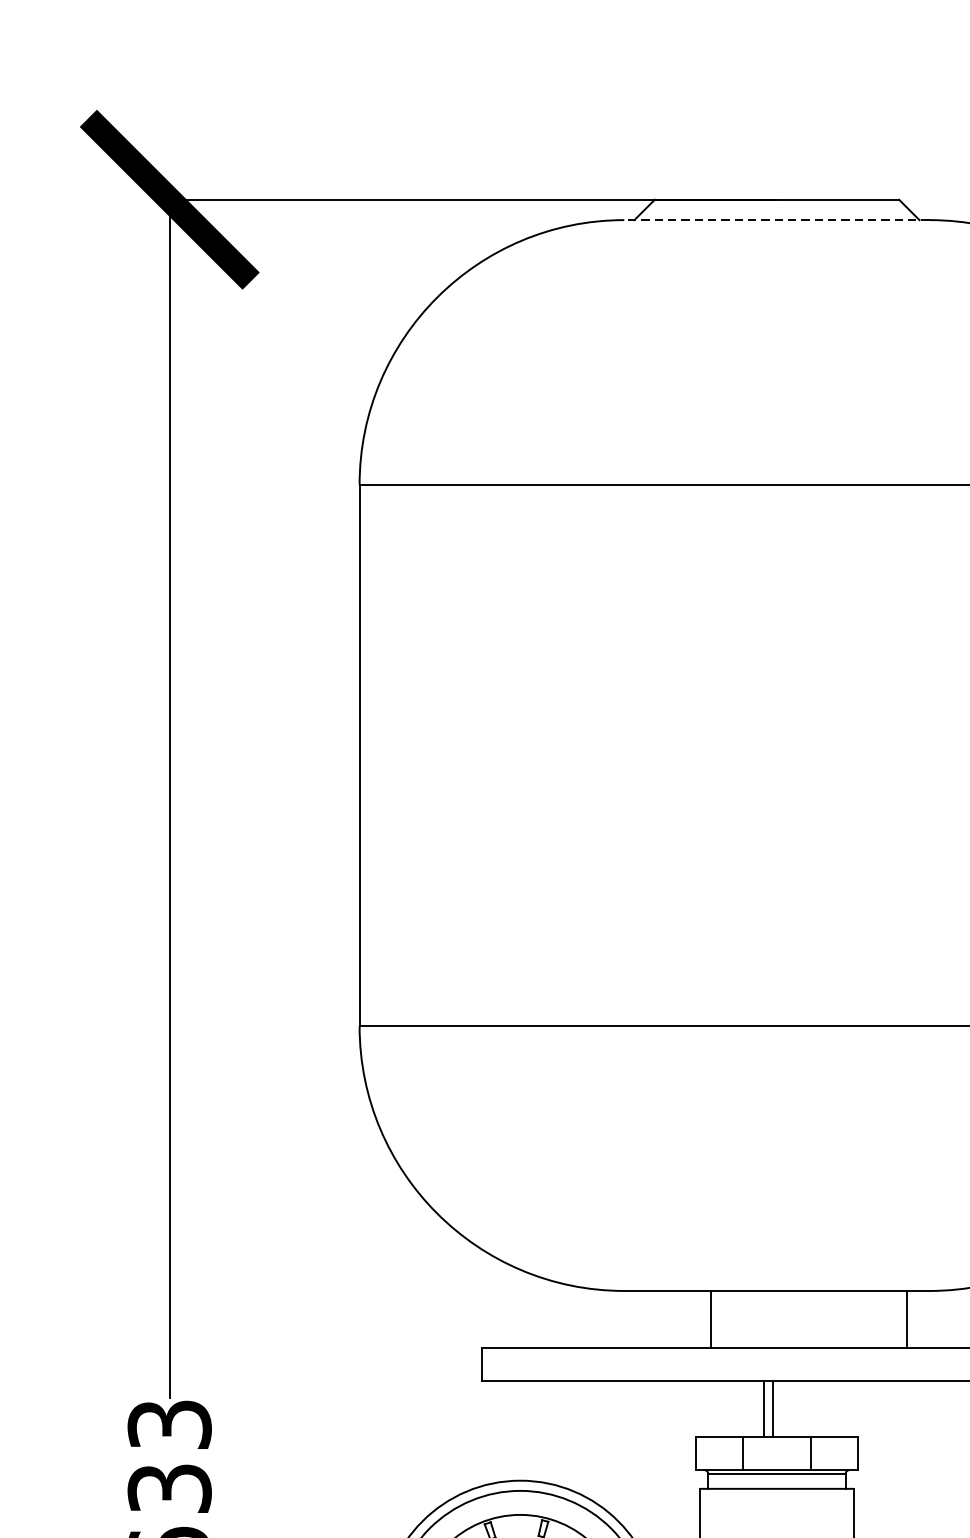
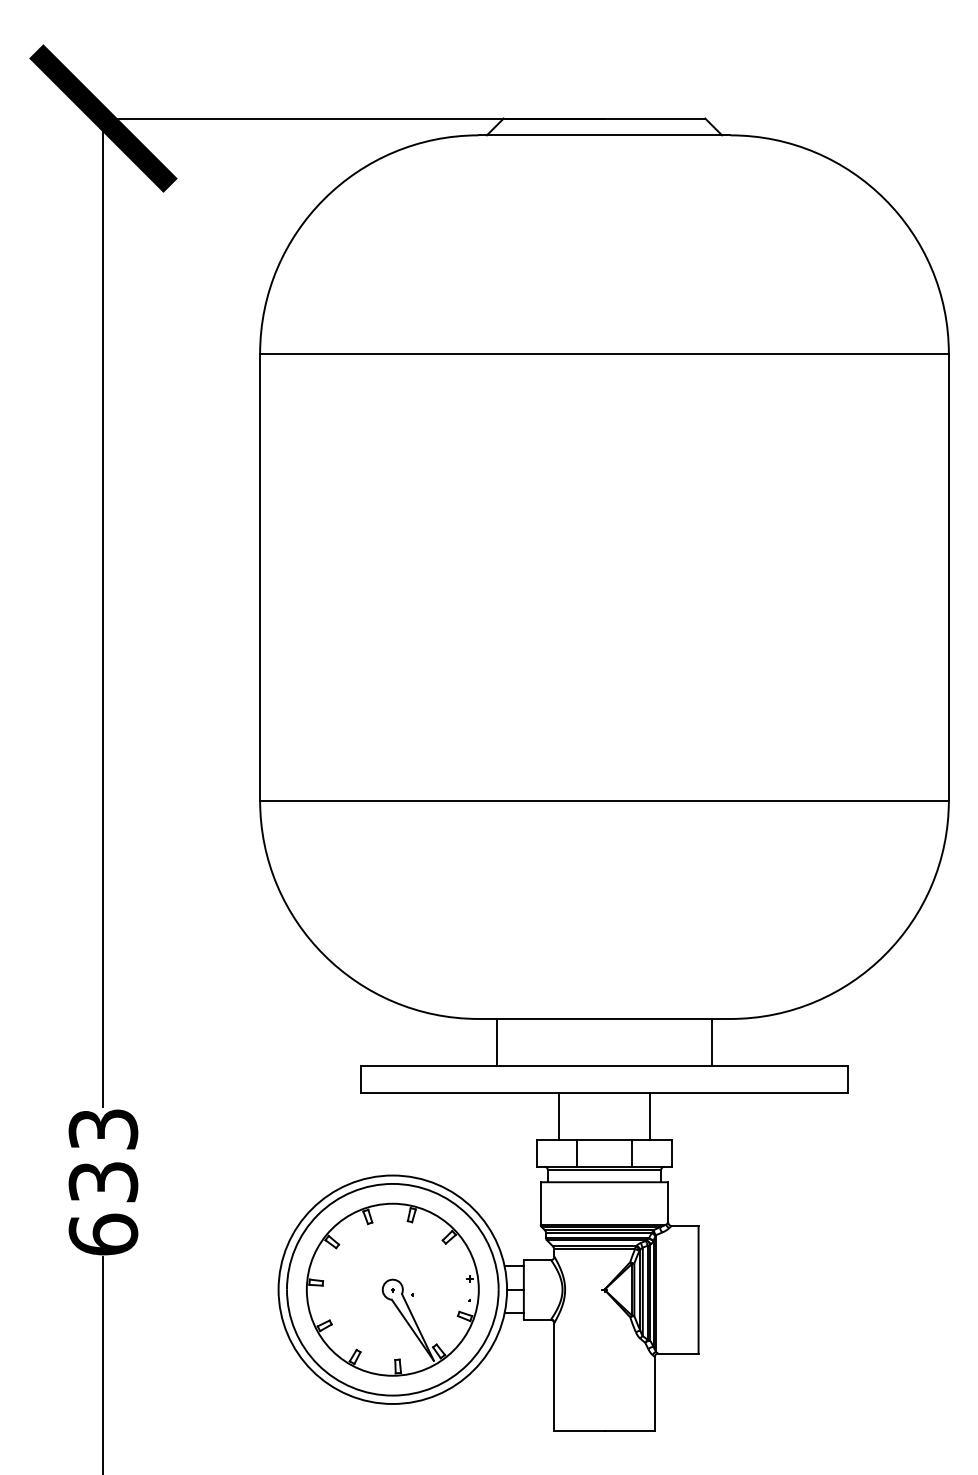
line: (776, 220) -> (604, 135), dashed -> solid
line: (710, 1319) -> (496, 1042), moved
line: (763, 1407) -> (649, 1115), moved
line: (773, 1407) -> (559, 1115), moved

